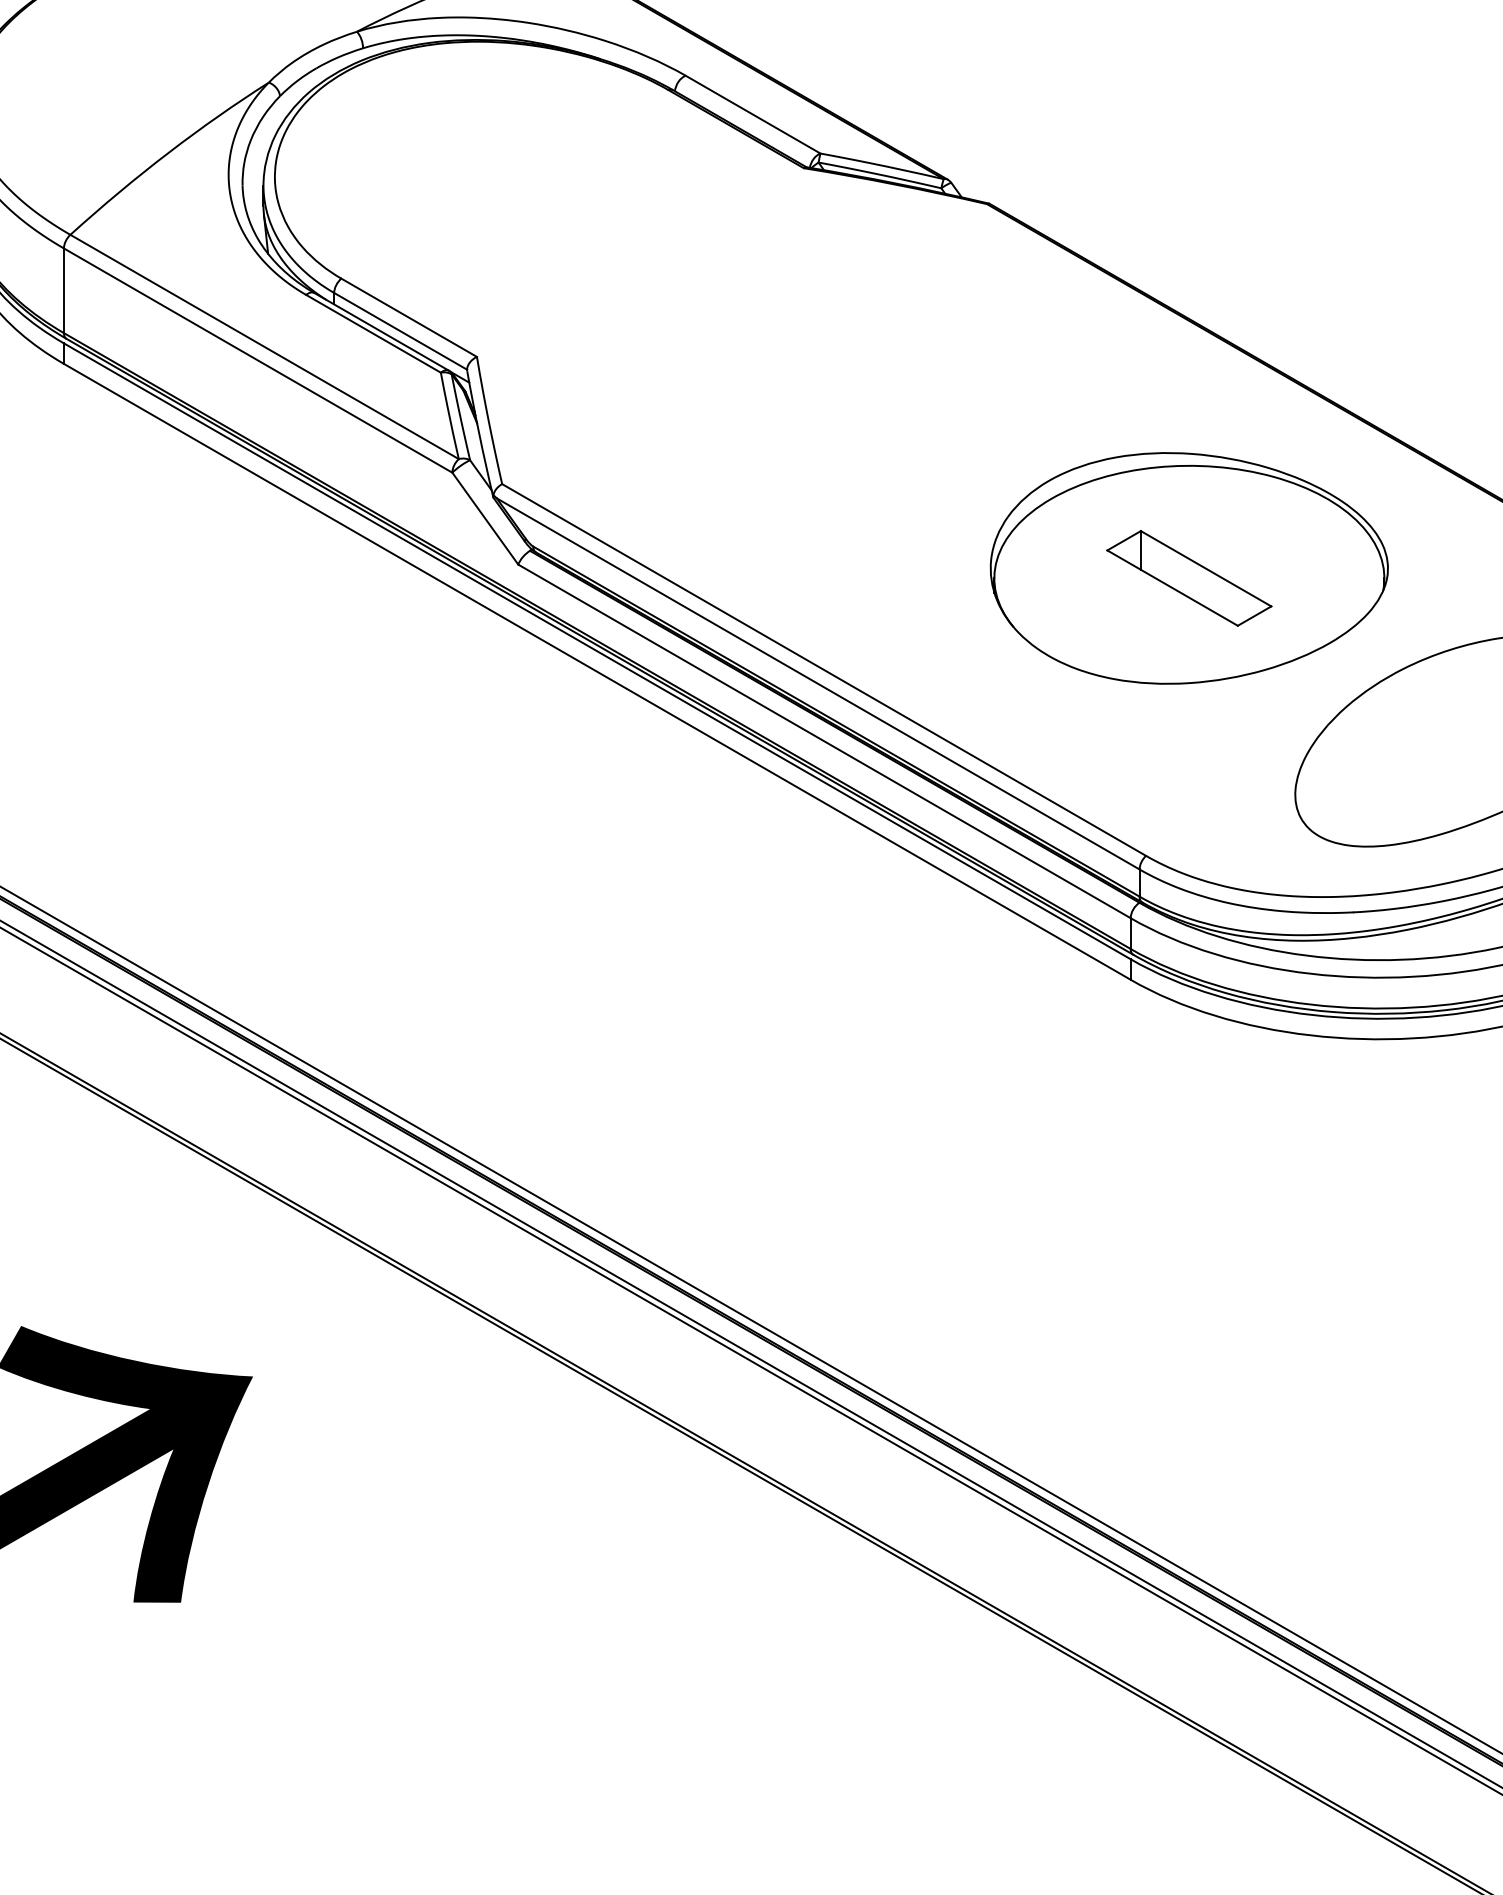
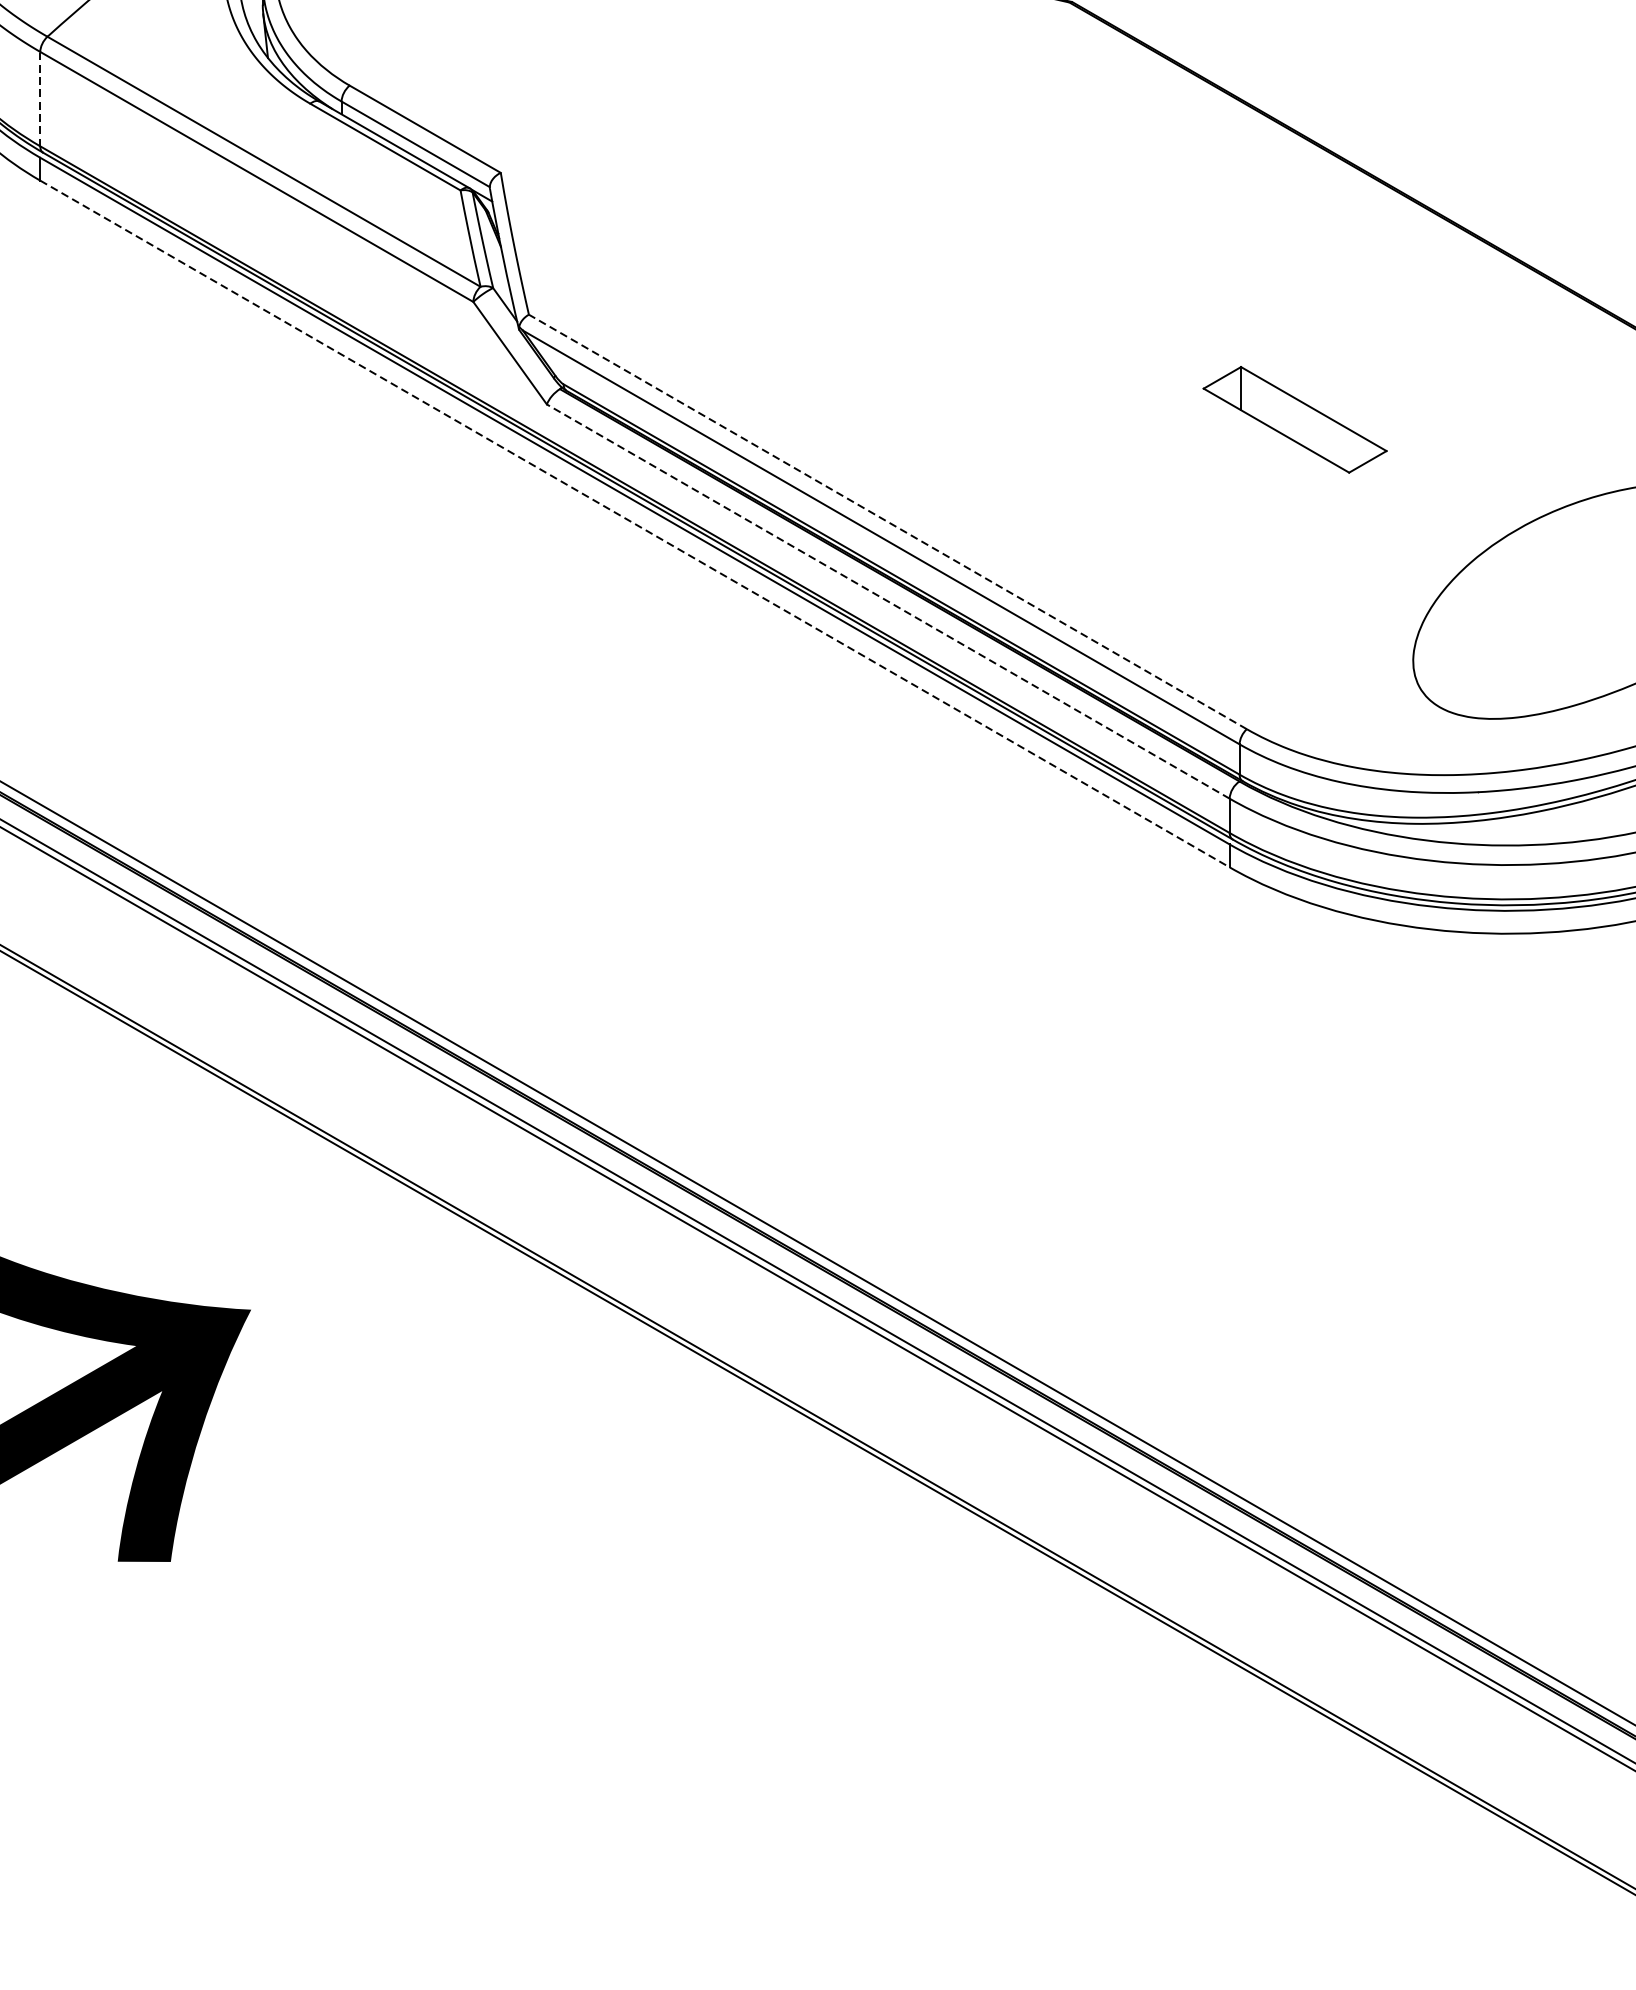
line: (63, 290) -> (39, 98), solid -> dashed
part: (1188, 568) -> (1294, 408), removed
line: (824, 669) -> (888, 521), solid -> dashed
line: (597, 671) -> (635, 523), solid -> dashed
line: (824, 741) -> (888, 601), solid -> dashed

